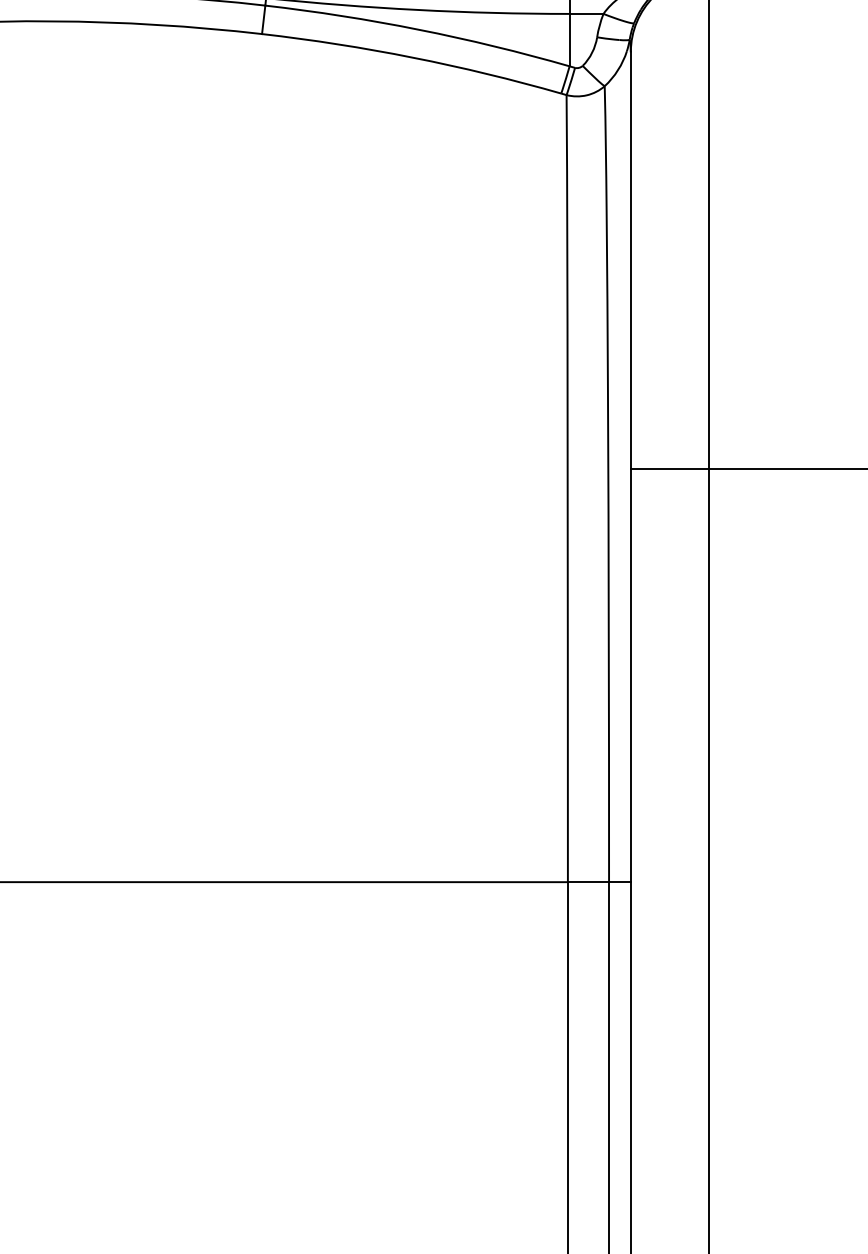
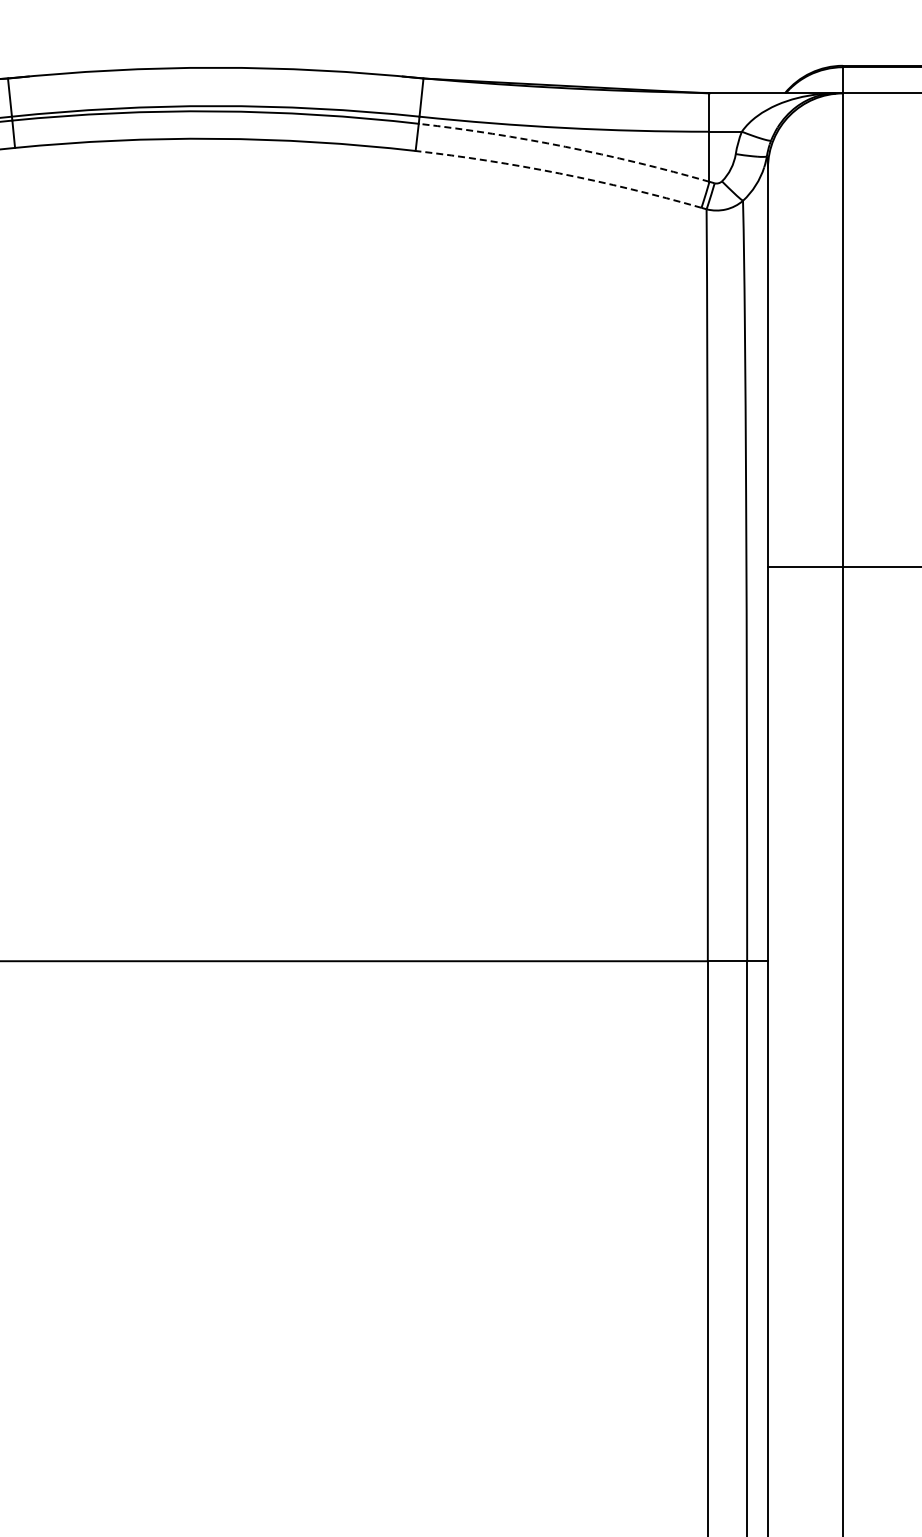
arc: (418, 29) -> (565, 146), solid -> dashed
arc: (412, 57) -> (559, 173), solid -> dashed

